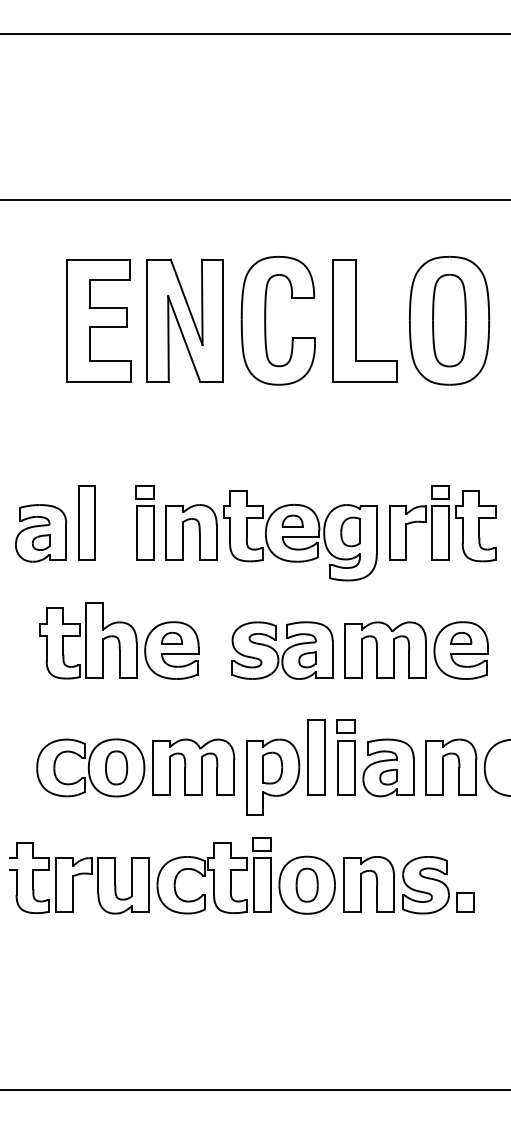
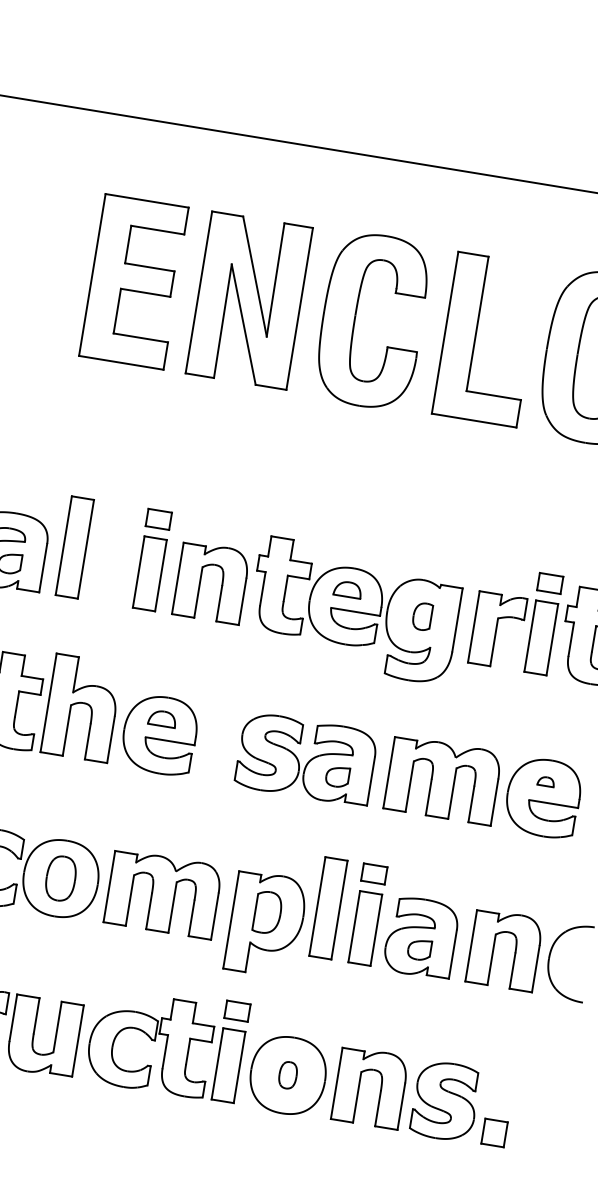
part: (350, 531) -> (422, 615), size x0.7
part: (461, 638) -> (546, 781), size x0.6
part: (306, 884) -> (287, 1074), size x0.6

